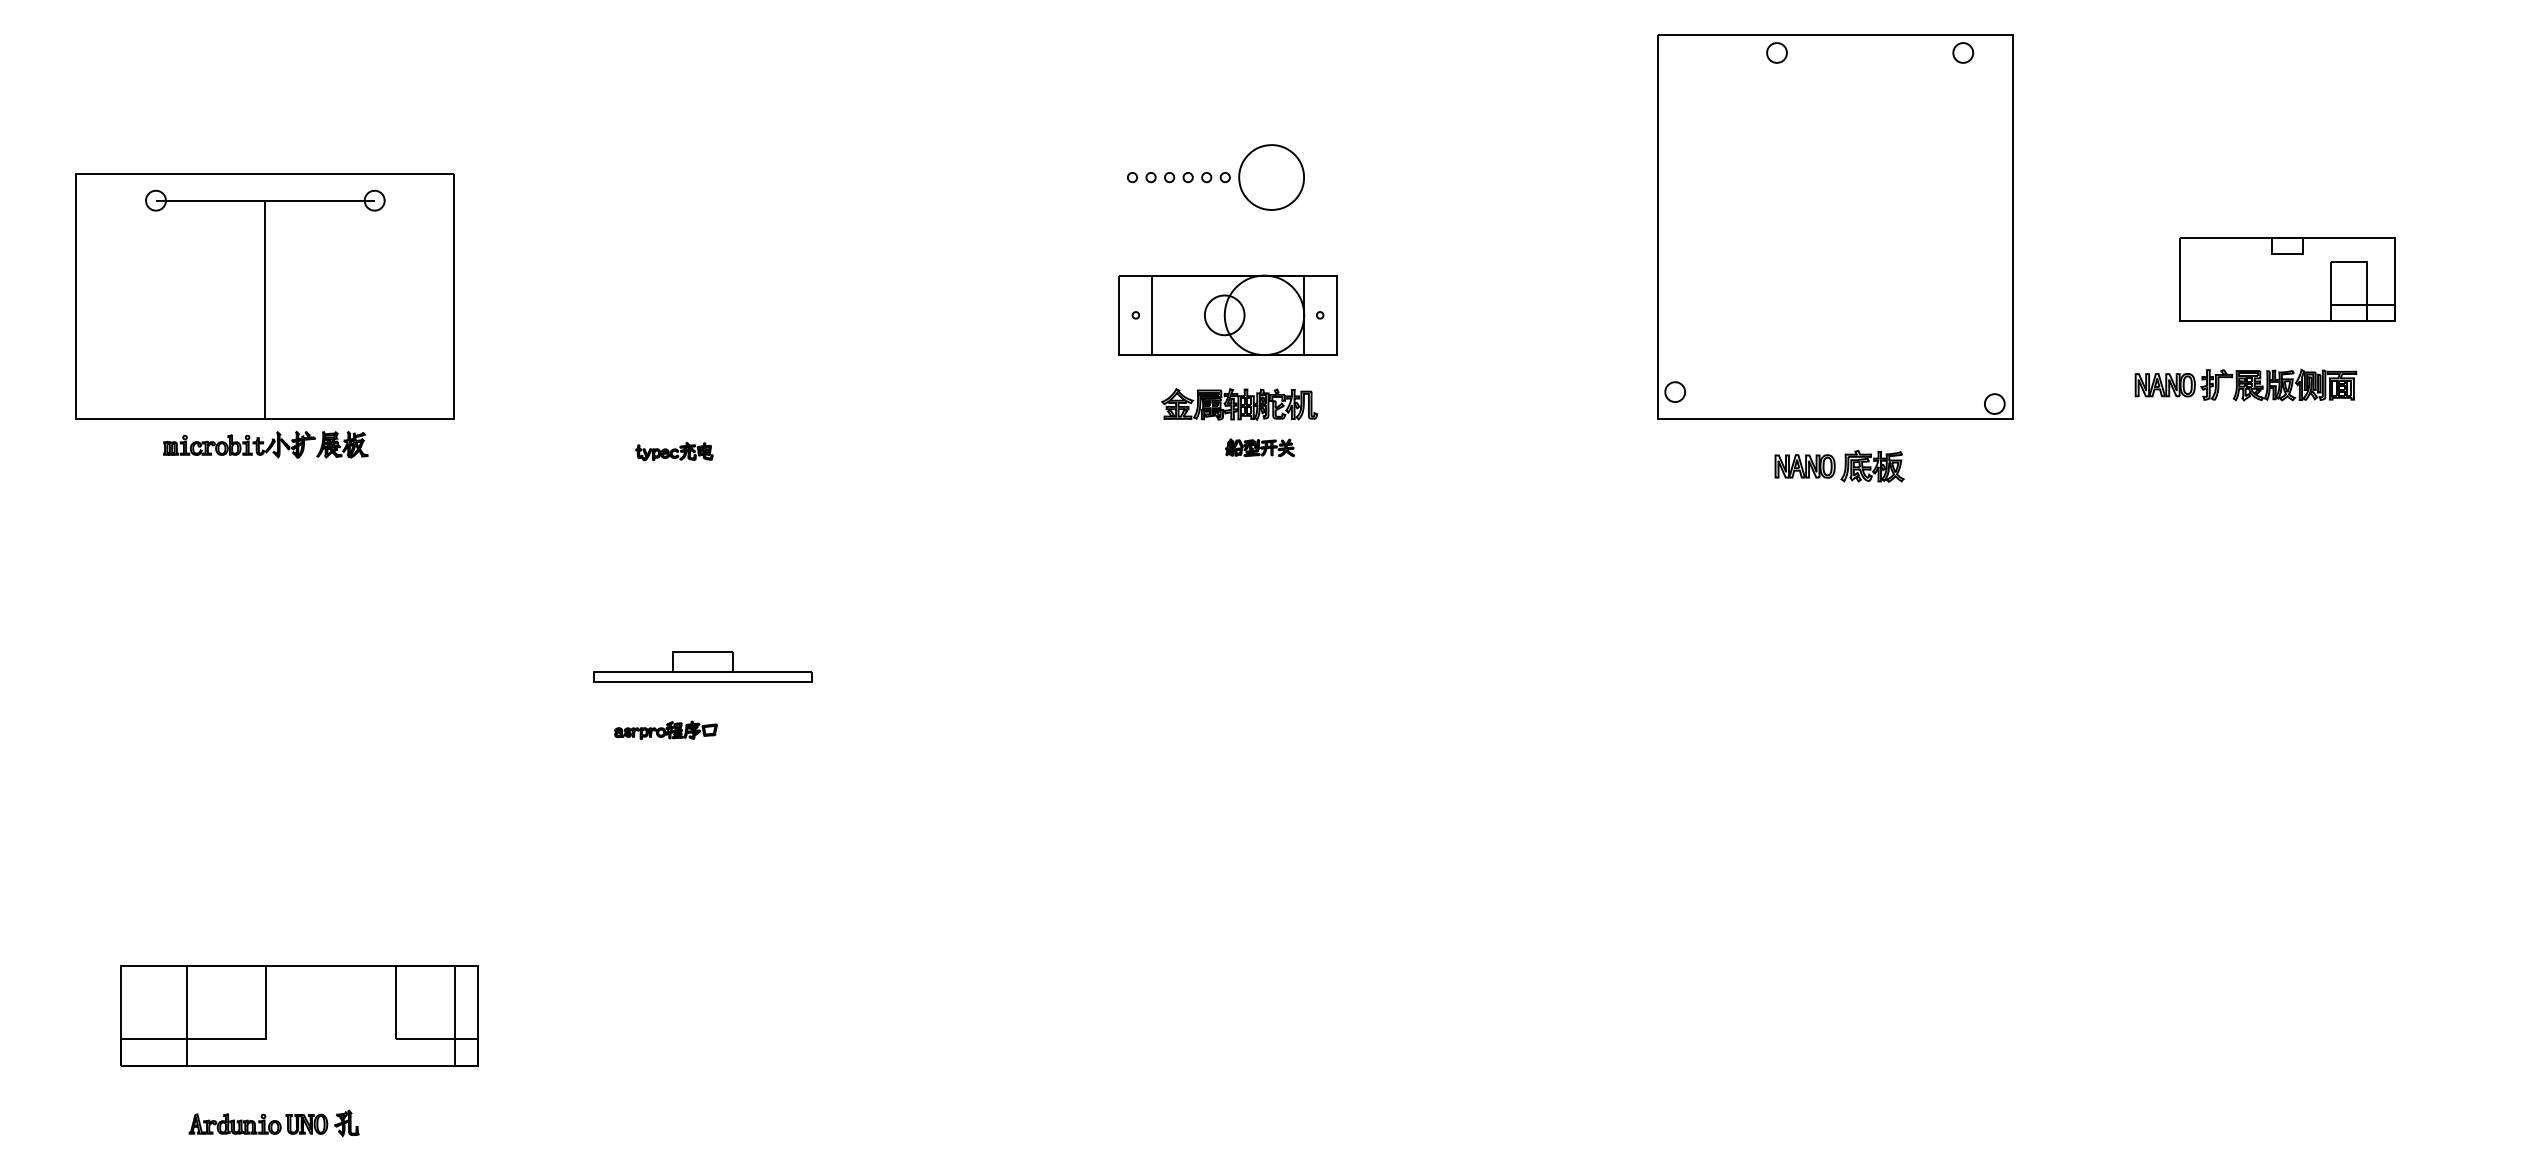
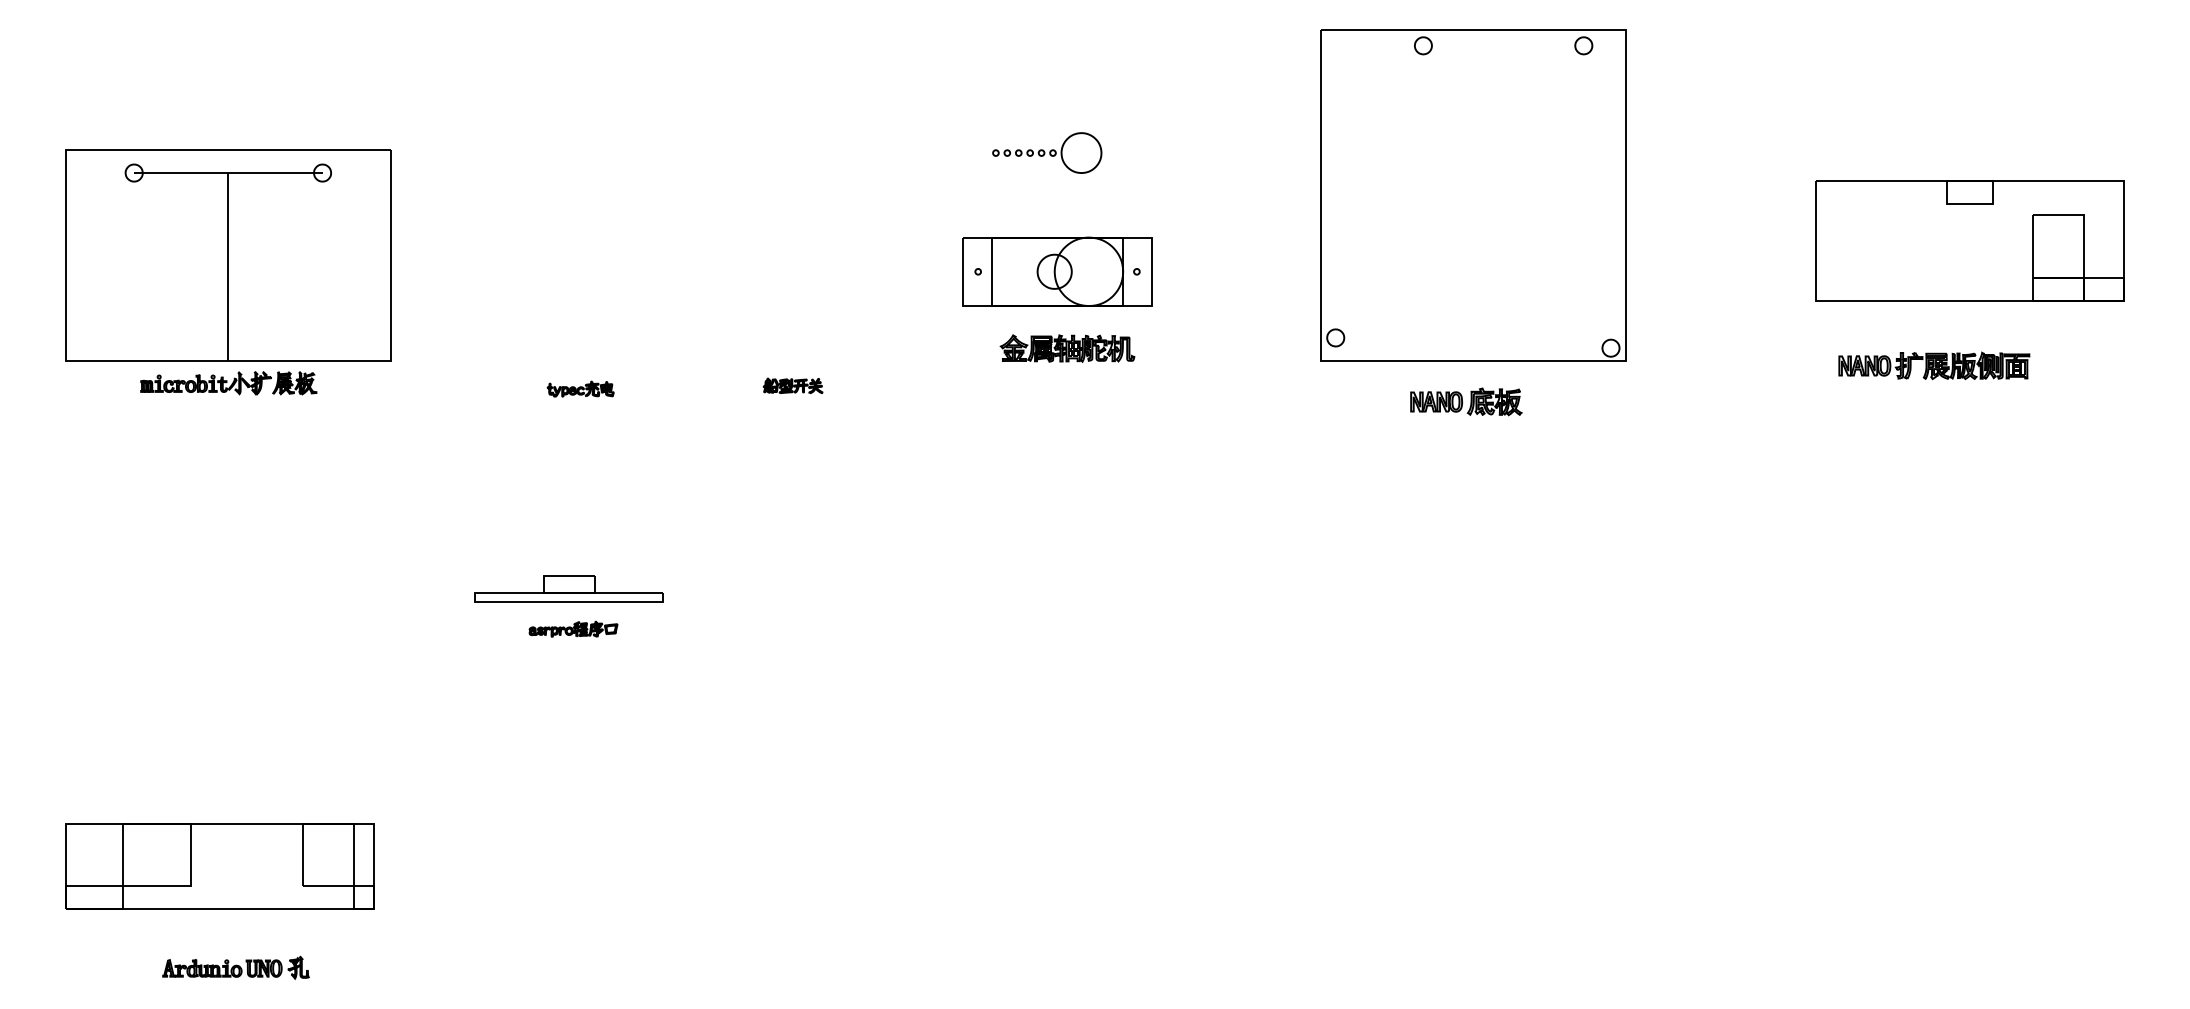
part: (1216, 176) -> (1047, 152), size x0.71
part: (1835, 226) -> (1473, 195), moved
part: (2286, 278) -> (1969, 240), size x1.67
part: (2246, 384) -> (1934, 365), moved
part: (1259, 447) -> (792, 385), moved
part: (1839, 465) -> (1466, 401), moved
part: (702, 666) -> (568, 588), moved
part: (299, 1016) -> (219, 866), moved

